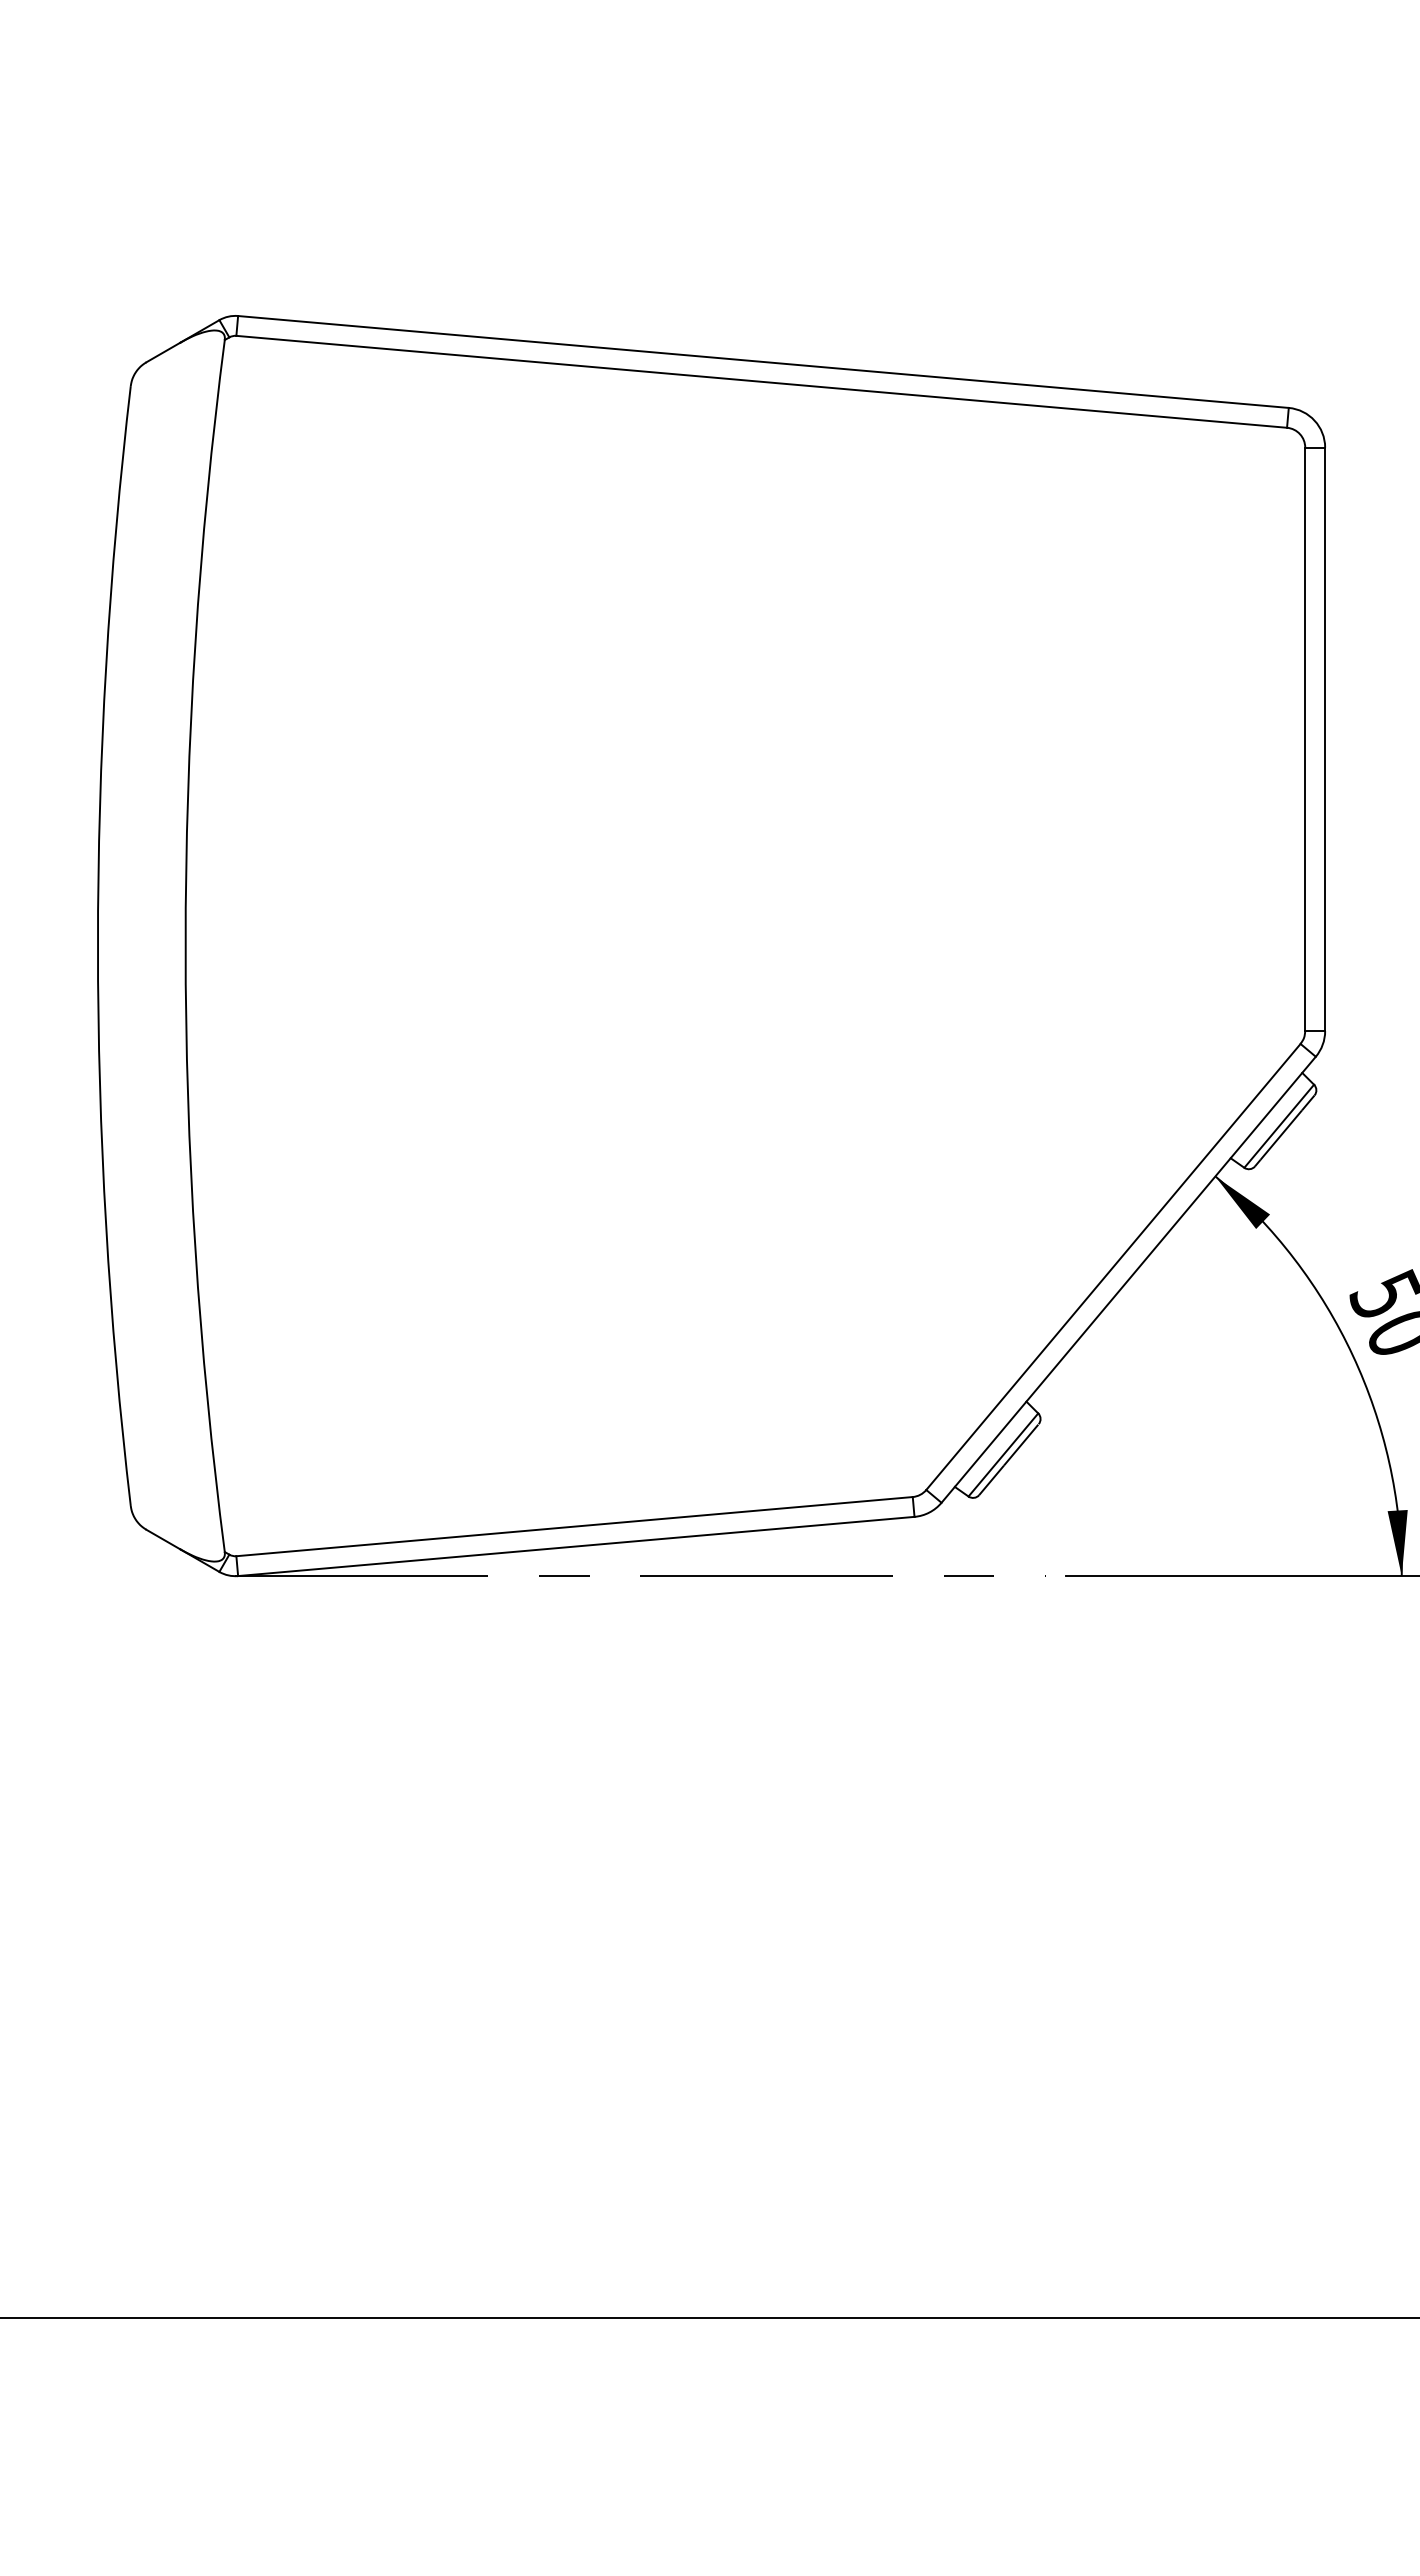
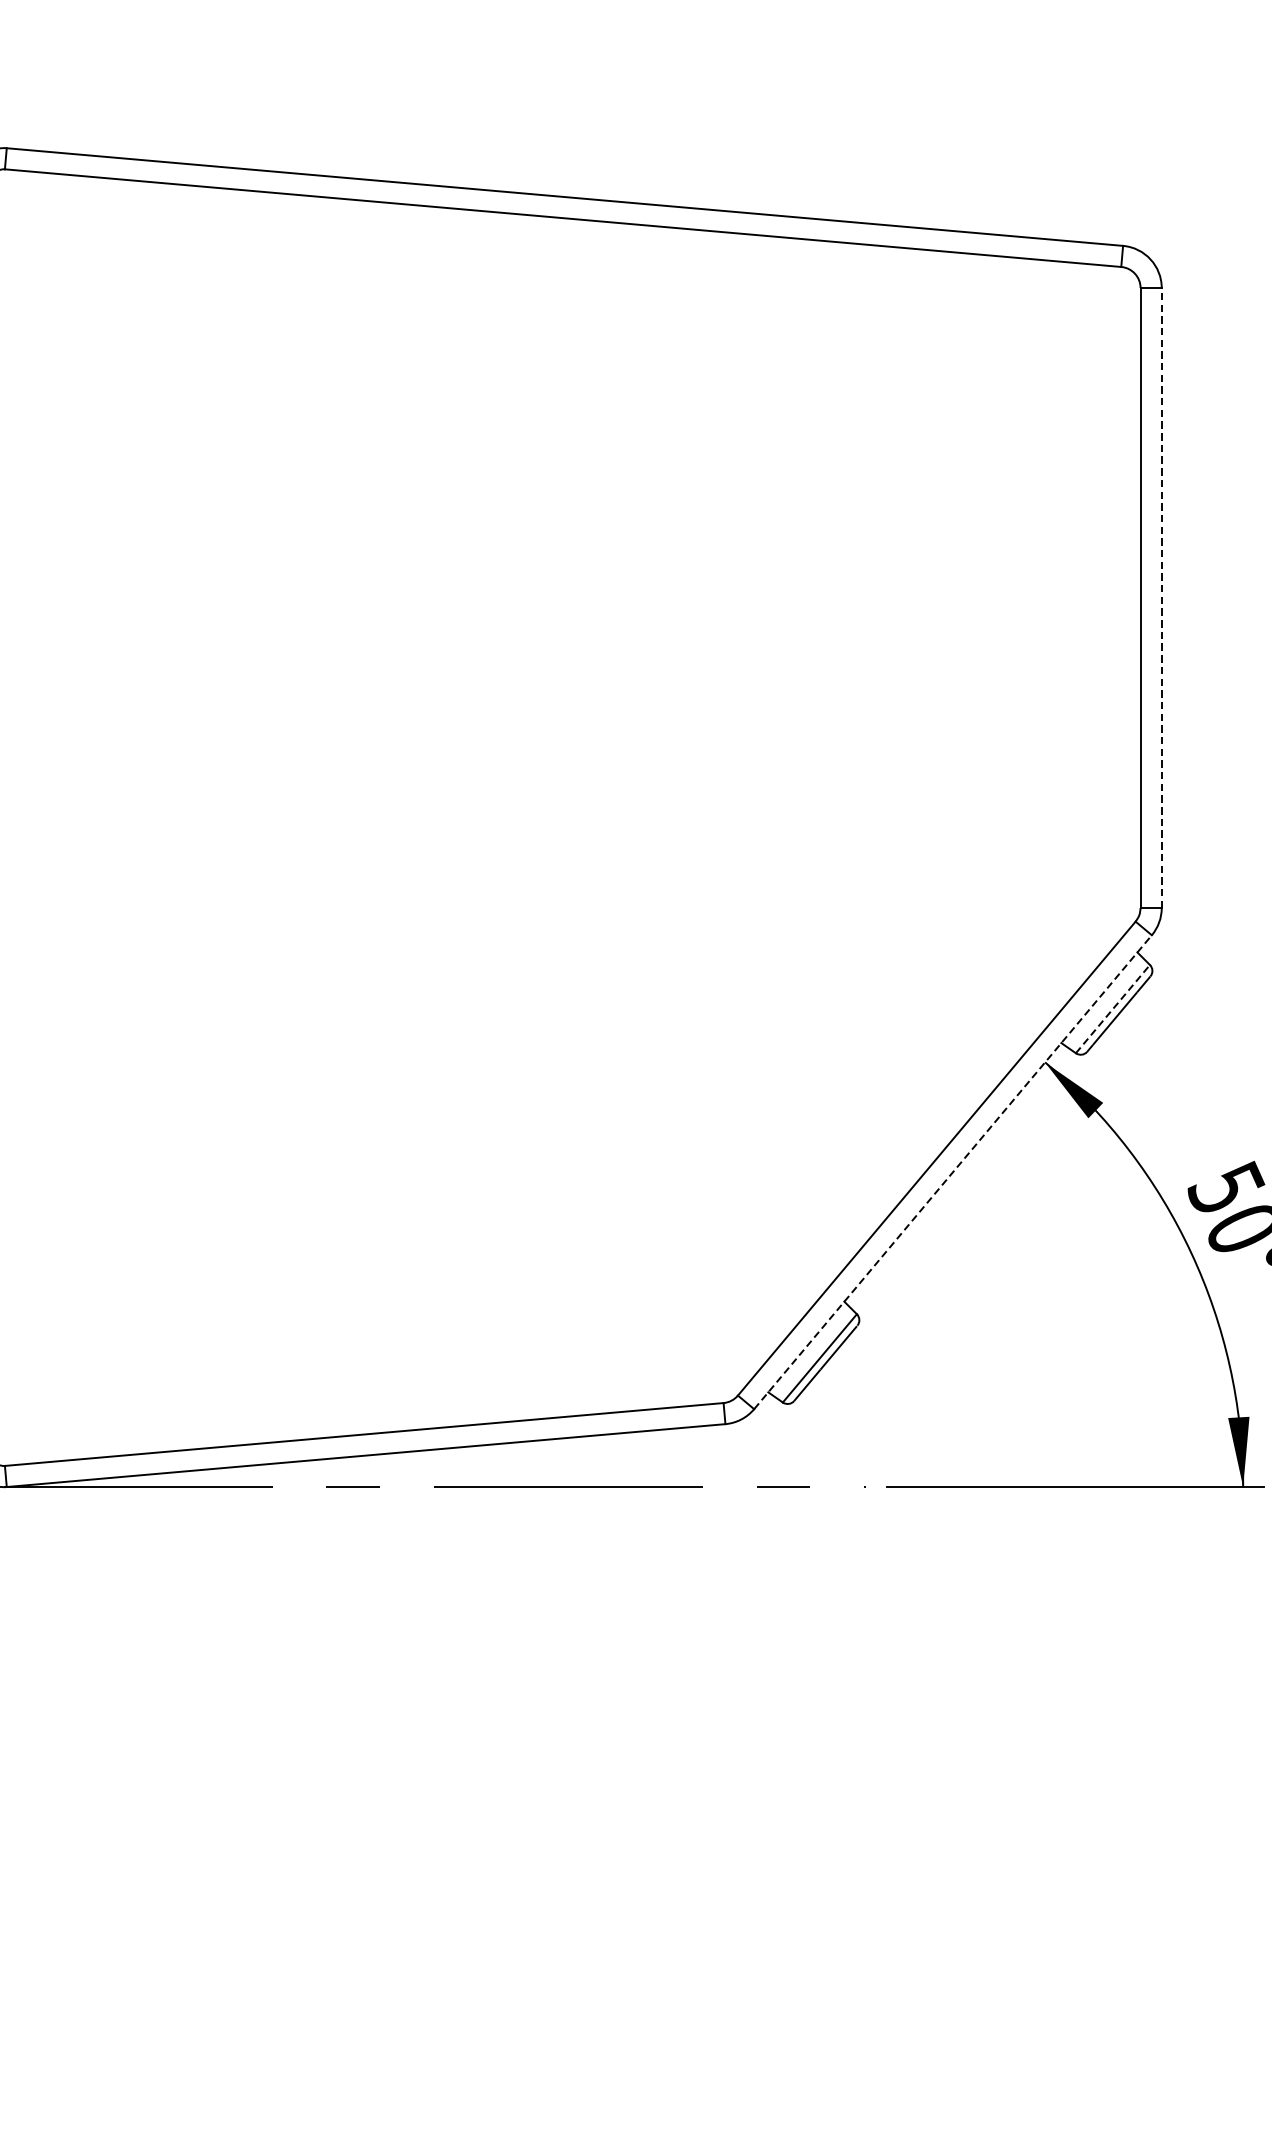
line: (1325, 739) -> (1162, 598), solid -> dashed
line: (1279, 1125) -> (1113, 1008), solid -> dashed
line: (1129, 1279) -> (953, 1171), solid -> dashed

